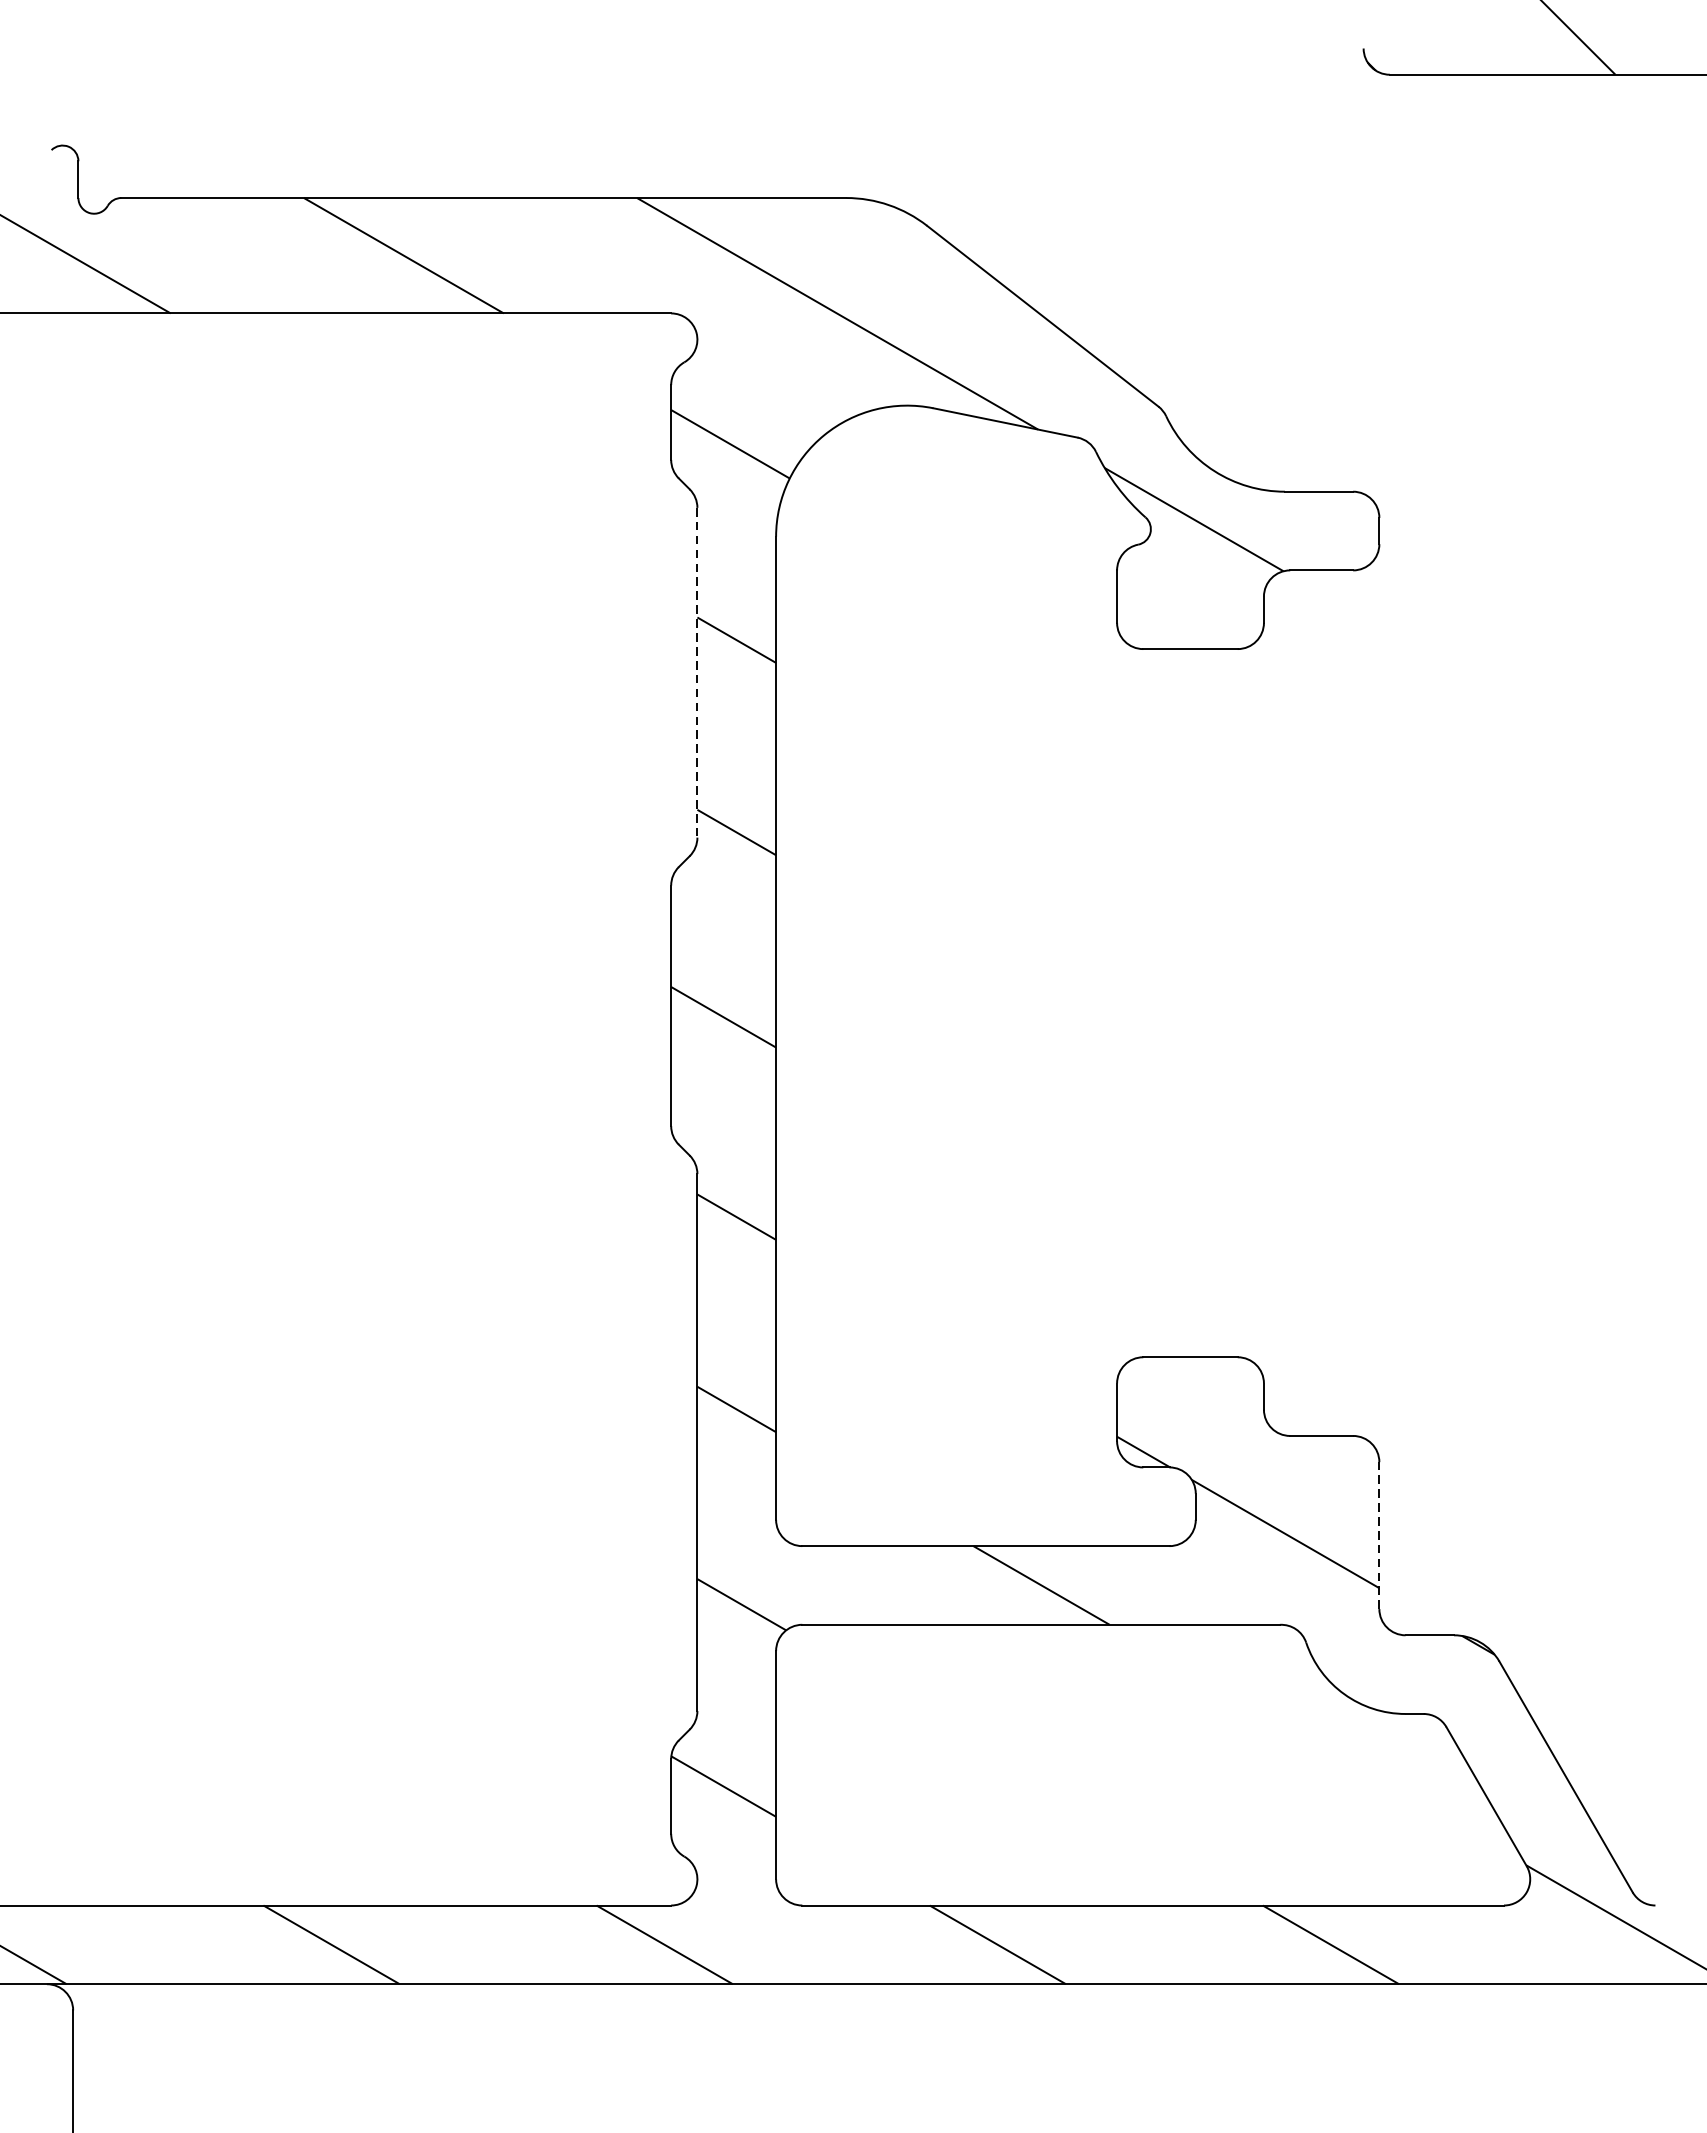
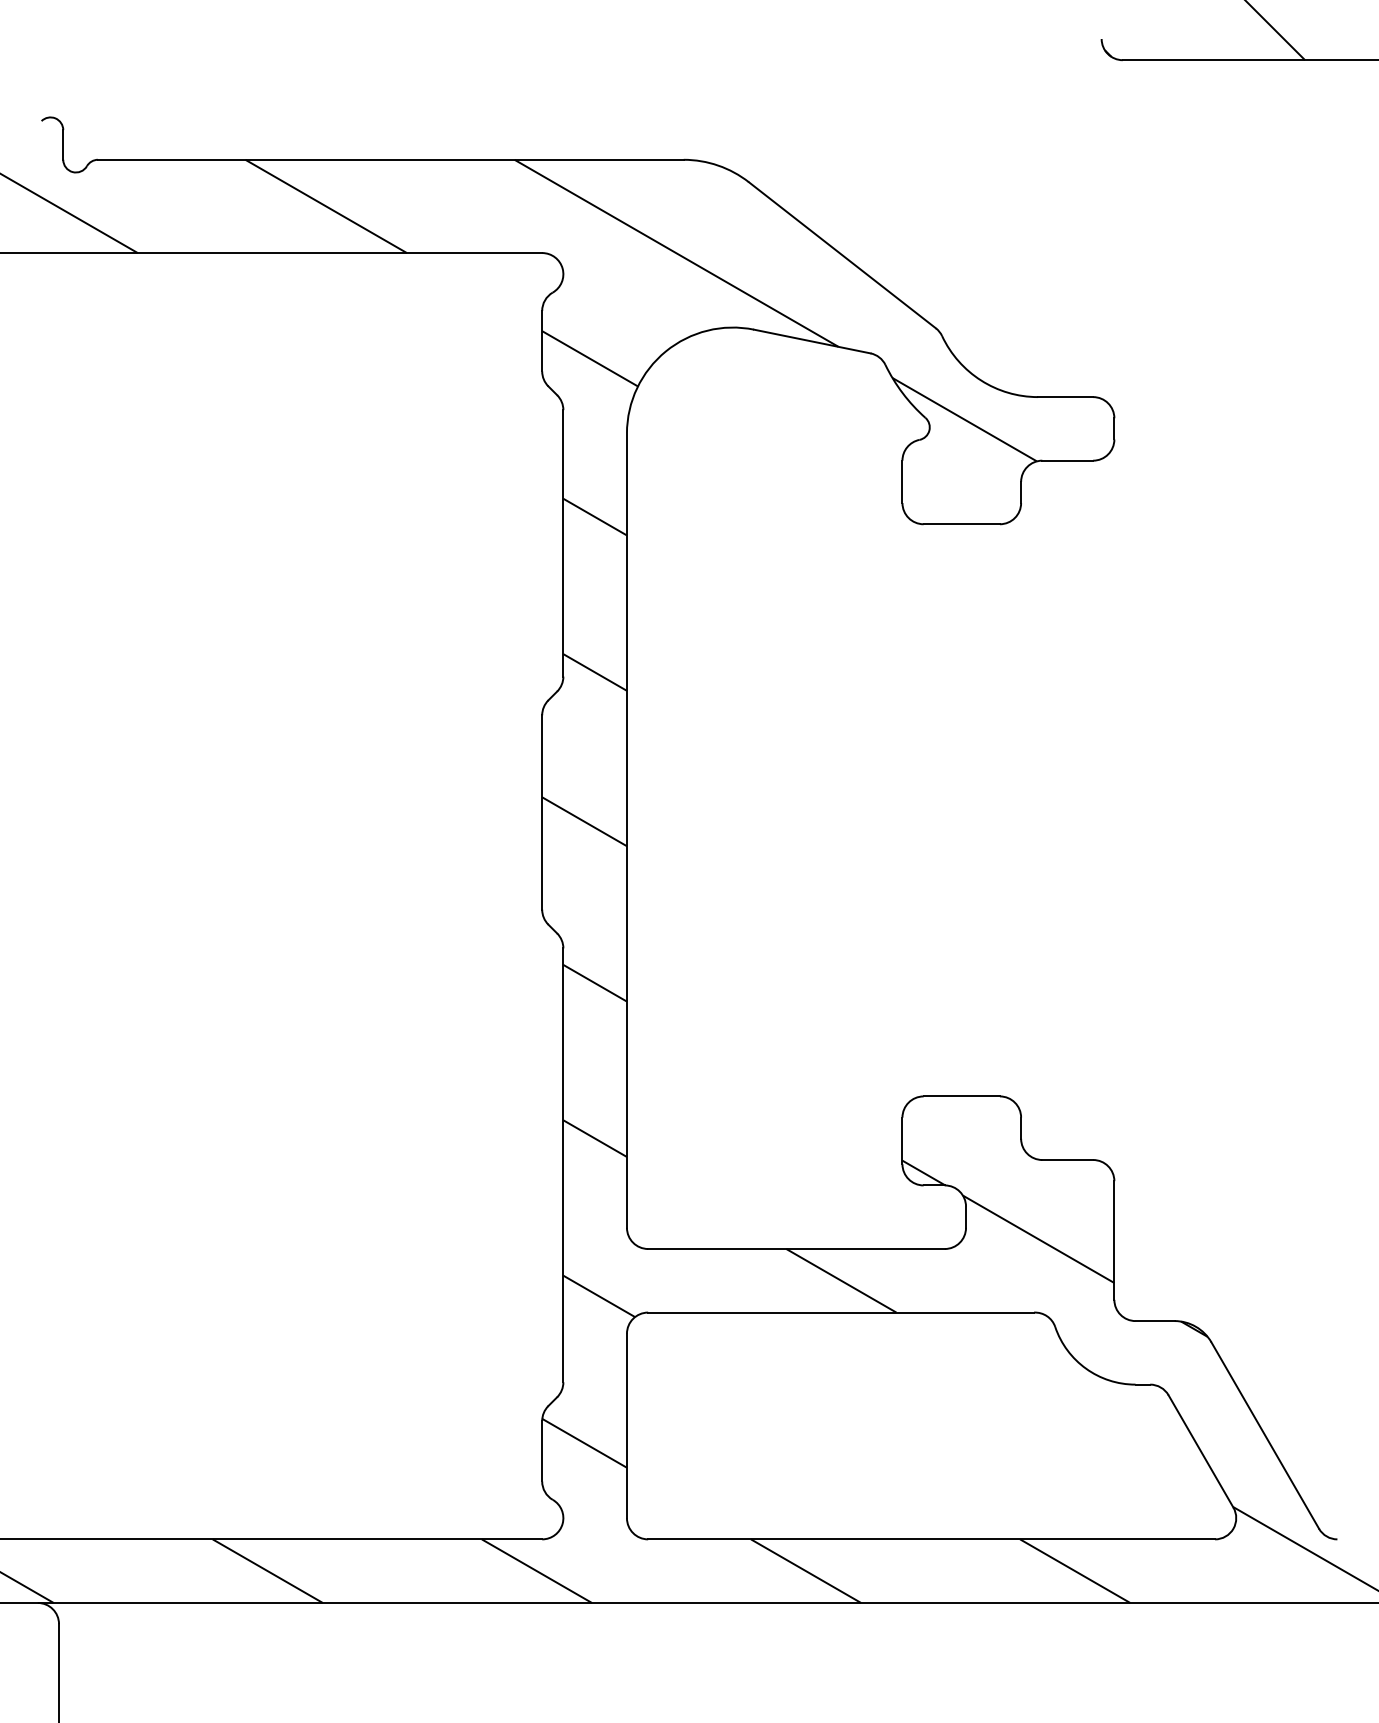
line: (697, 672) -> (563, 543), dashed -> solid
line: (1379, 1535) -> (1114, 1240), dashed -> solid

